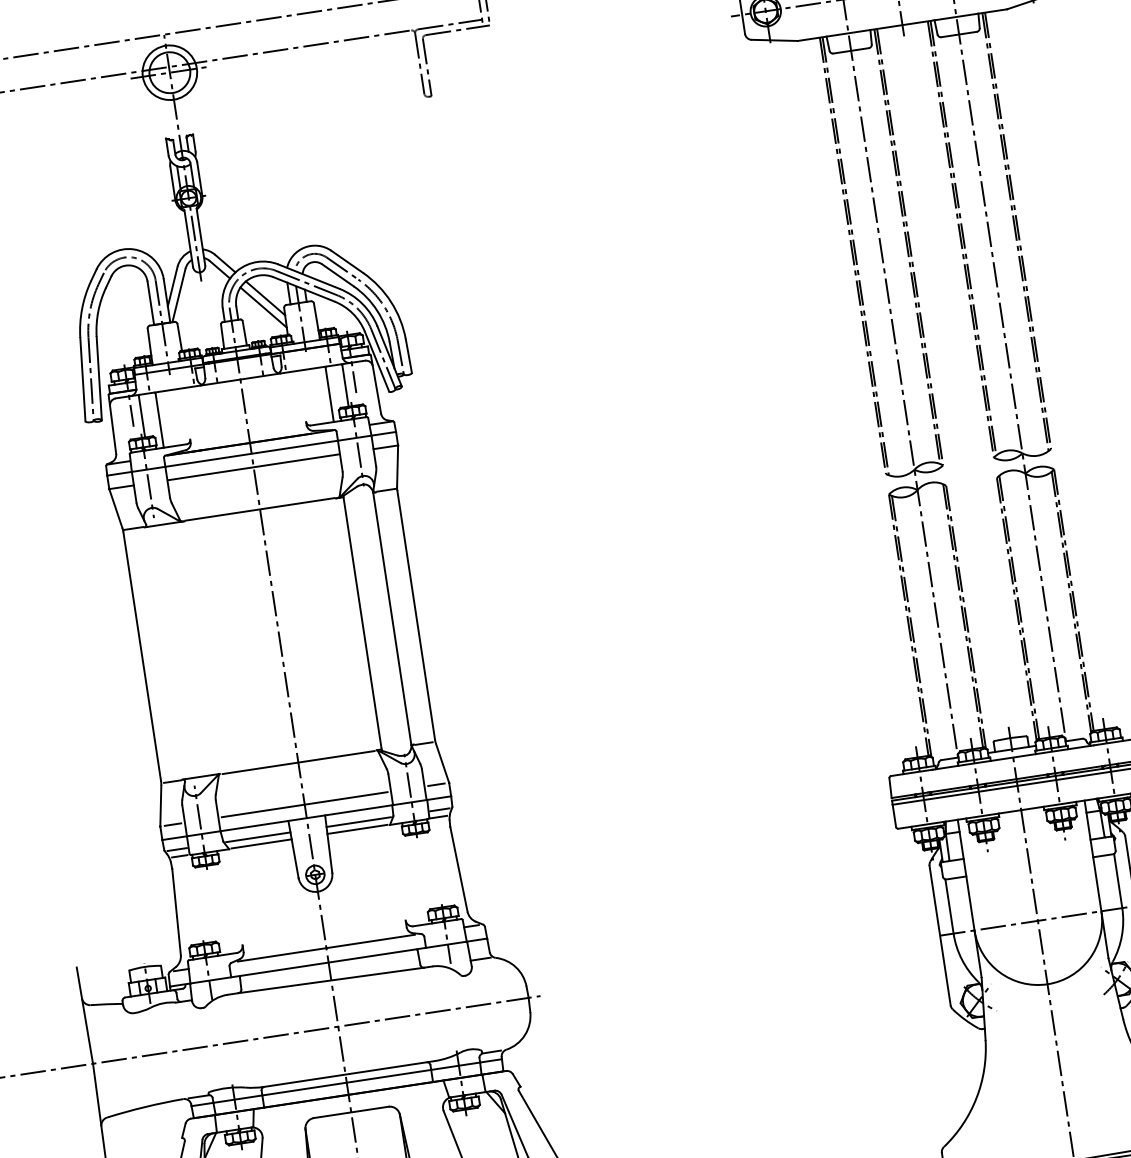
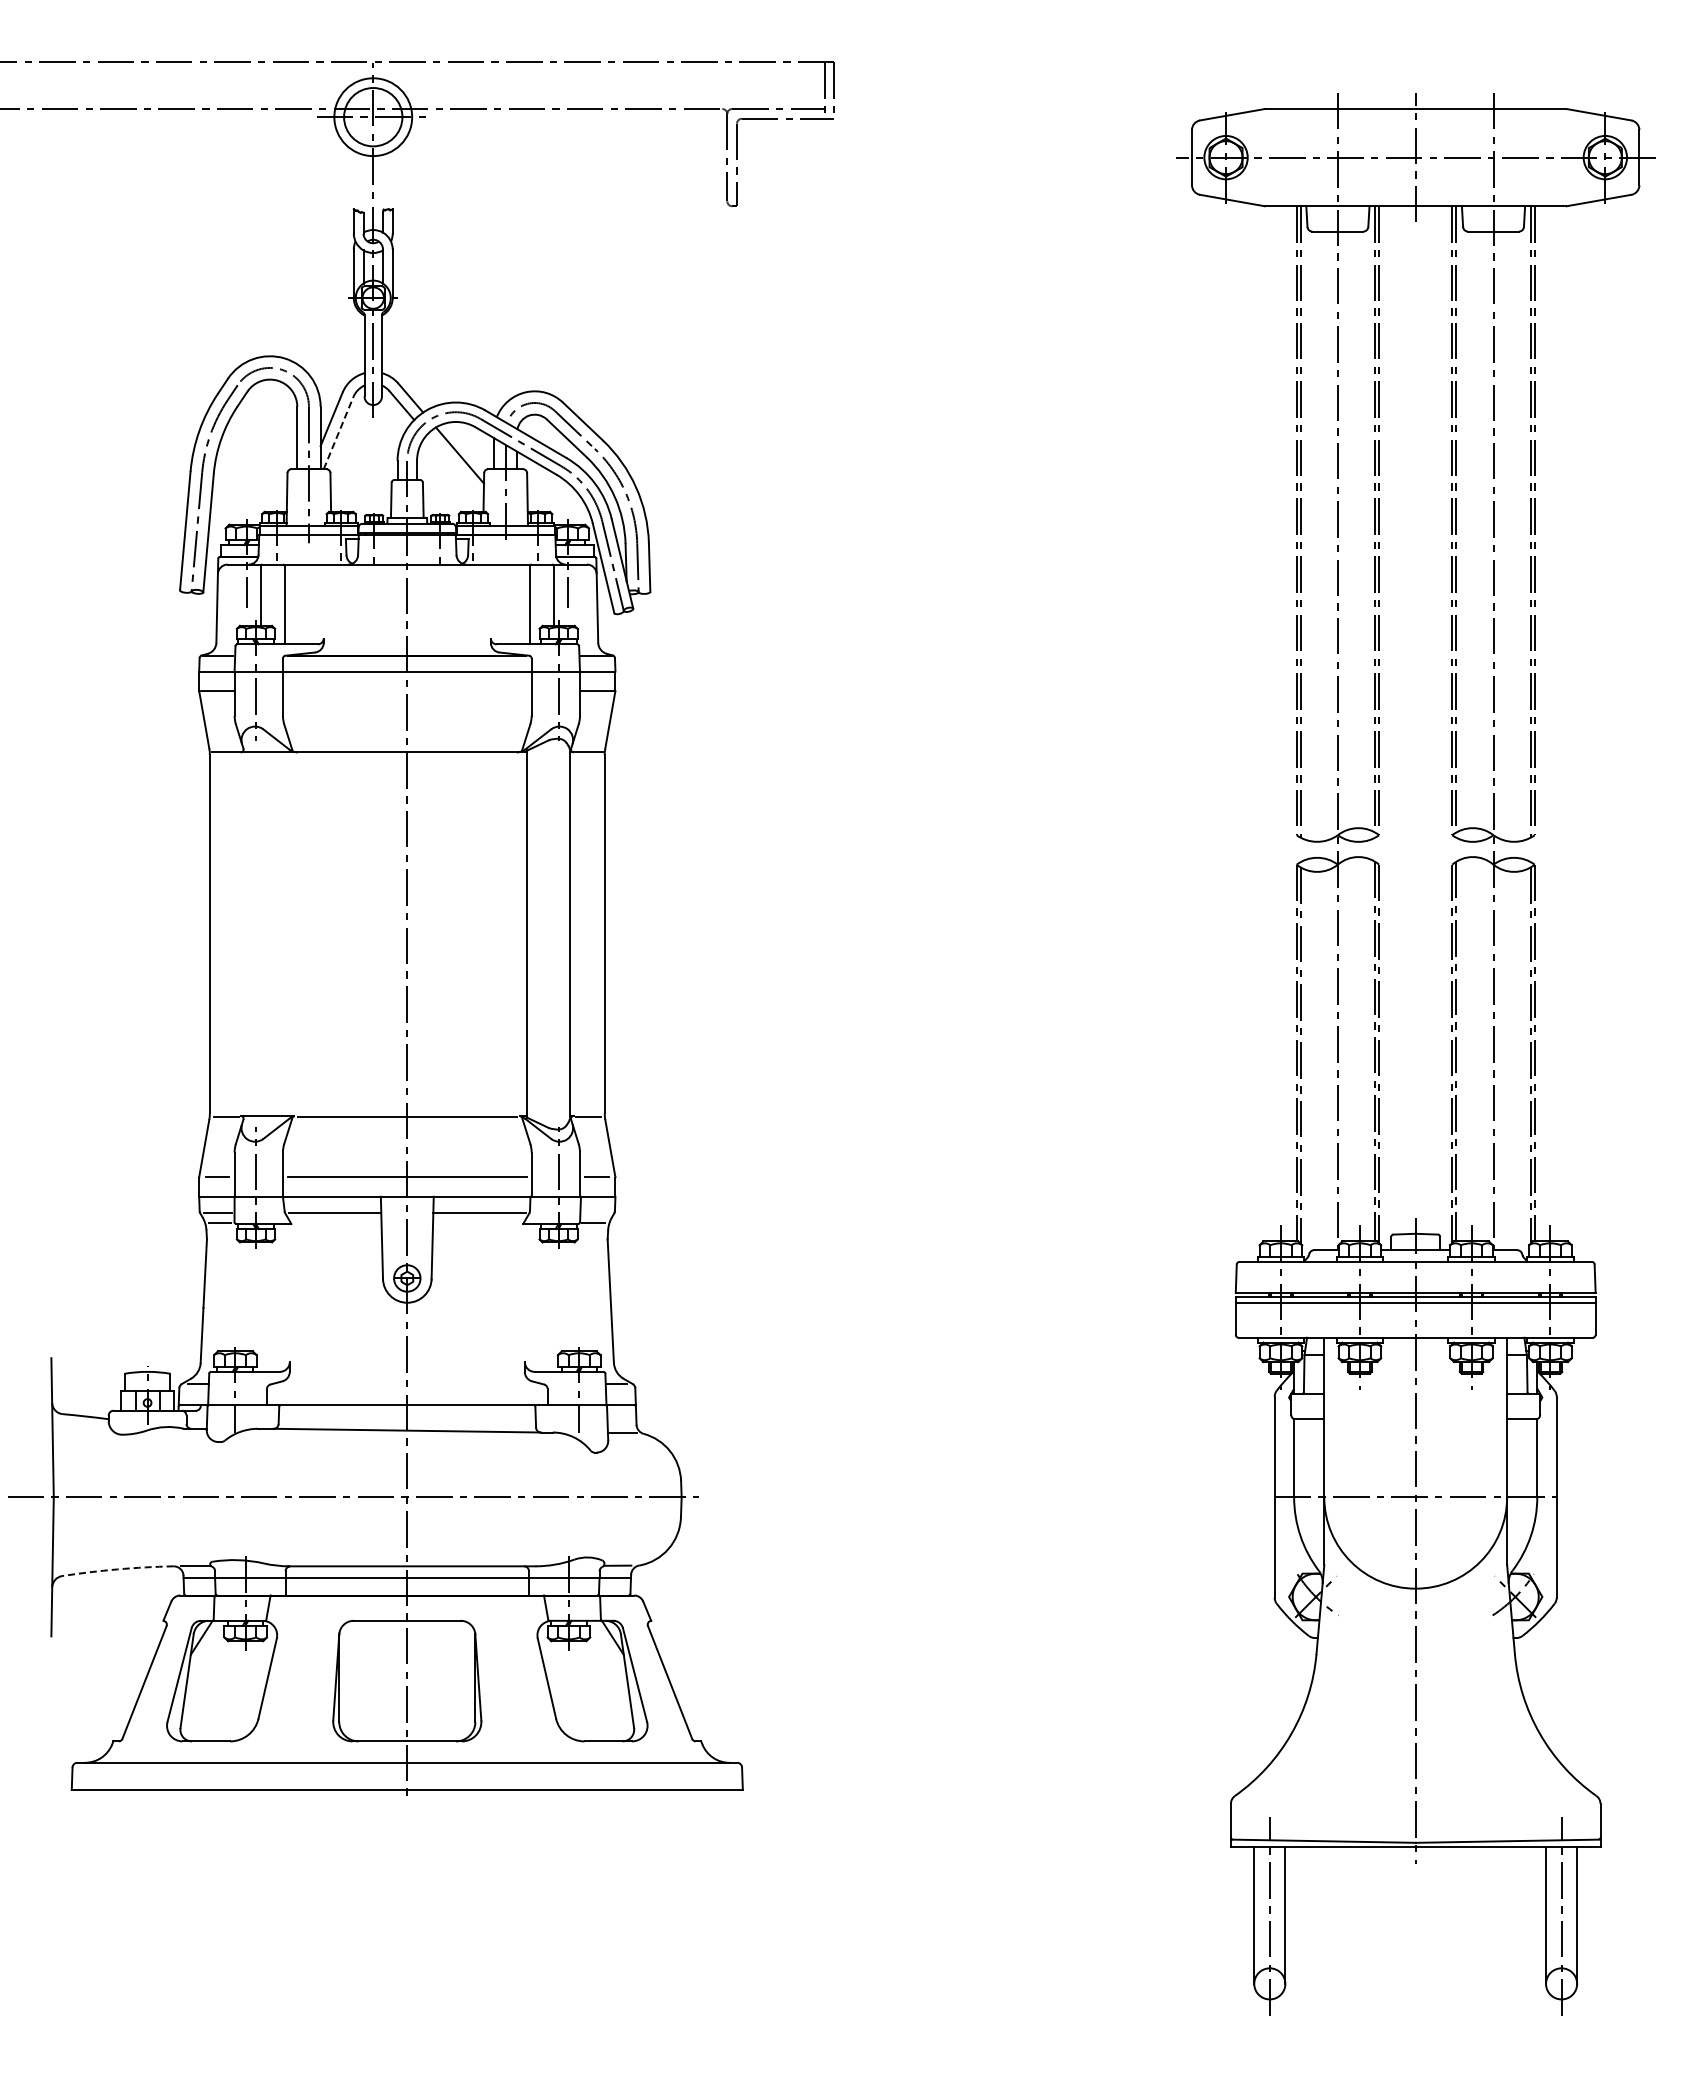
line: (178, 295) -> (338, 432), solid -> dashed
line: (262, 307) -> (454, 467), removed
line: (253, 467) -> (406, 691), removed
line: (439, 809) -> (596, 1213), removed
line: (357, 829) -> (476, 1223), removed
line: (261, 844) -> (337, 1223), removed
line: (325, 948) -> (406, 1384), removed
arc: (144, 1107) -> (117, 1569), solid -> dashed

